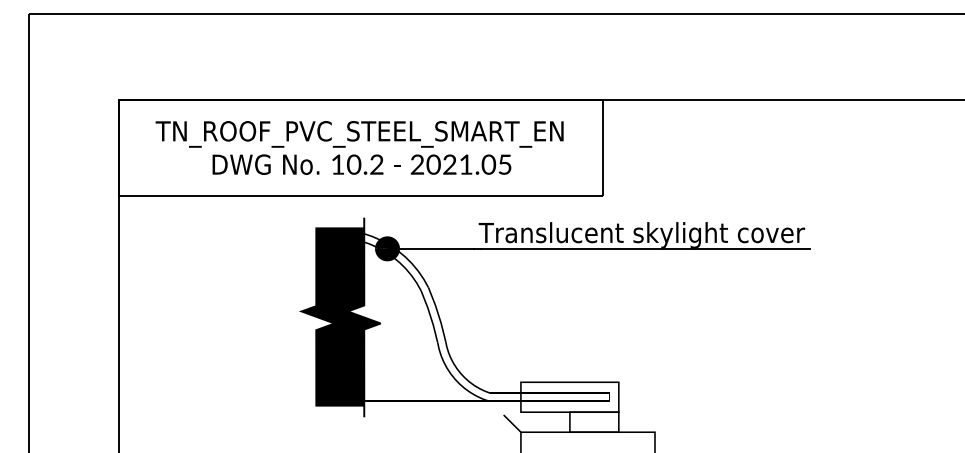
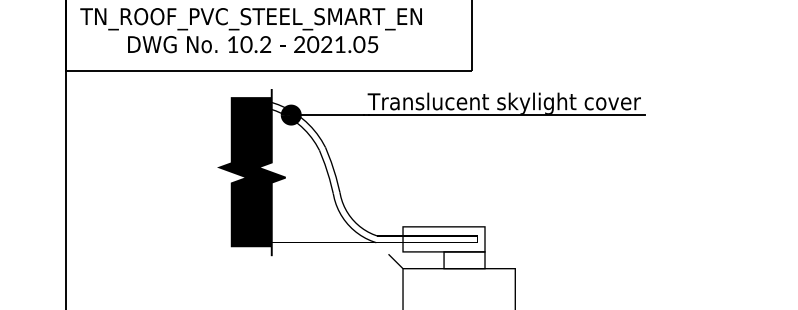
text: (359, 147) -> (251, 30), moved

